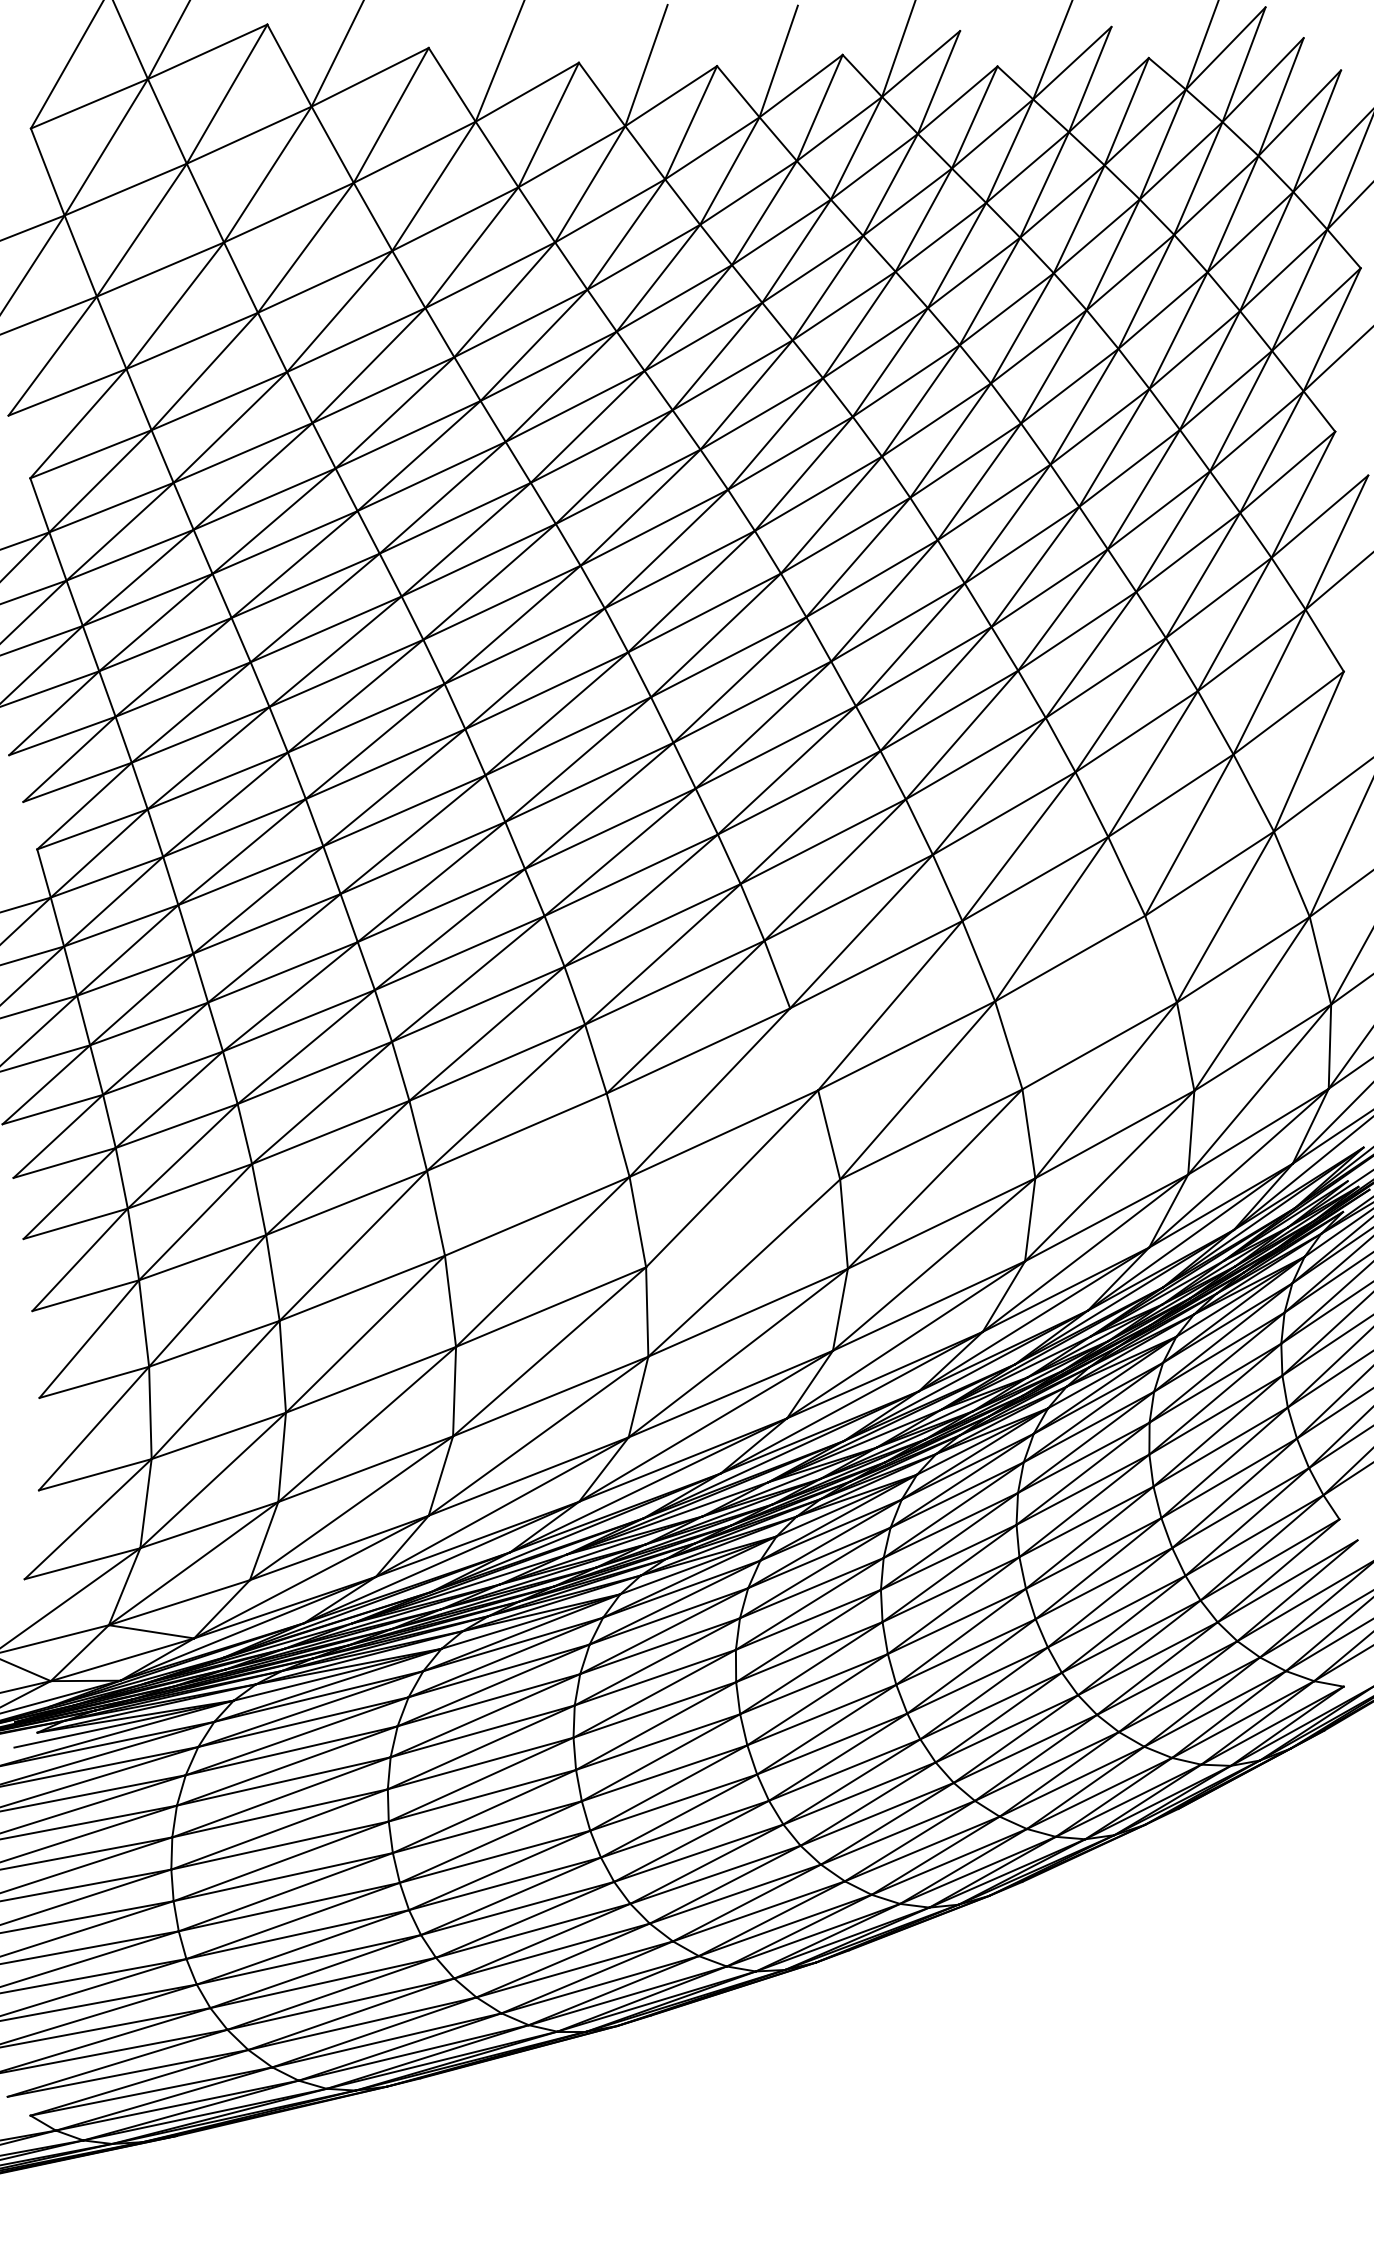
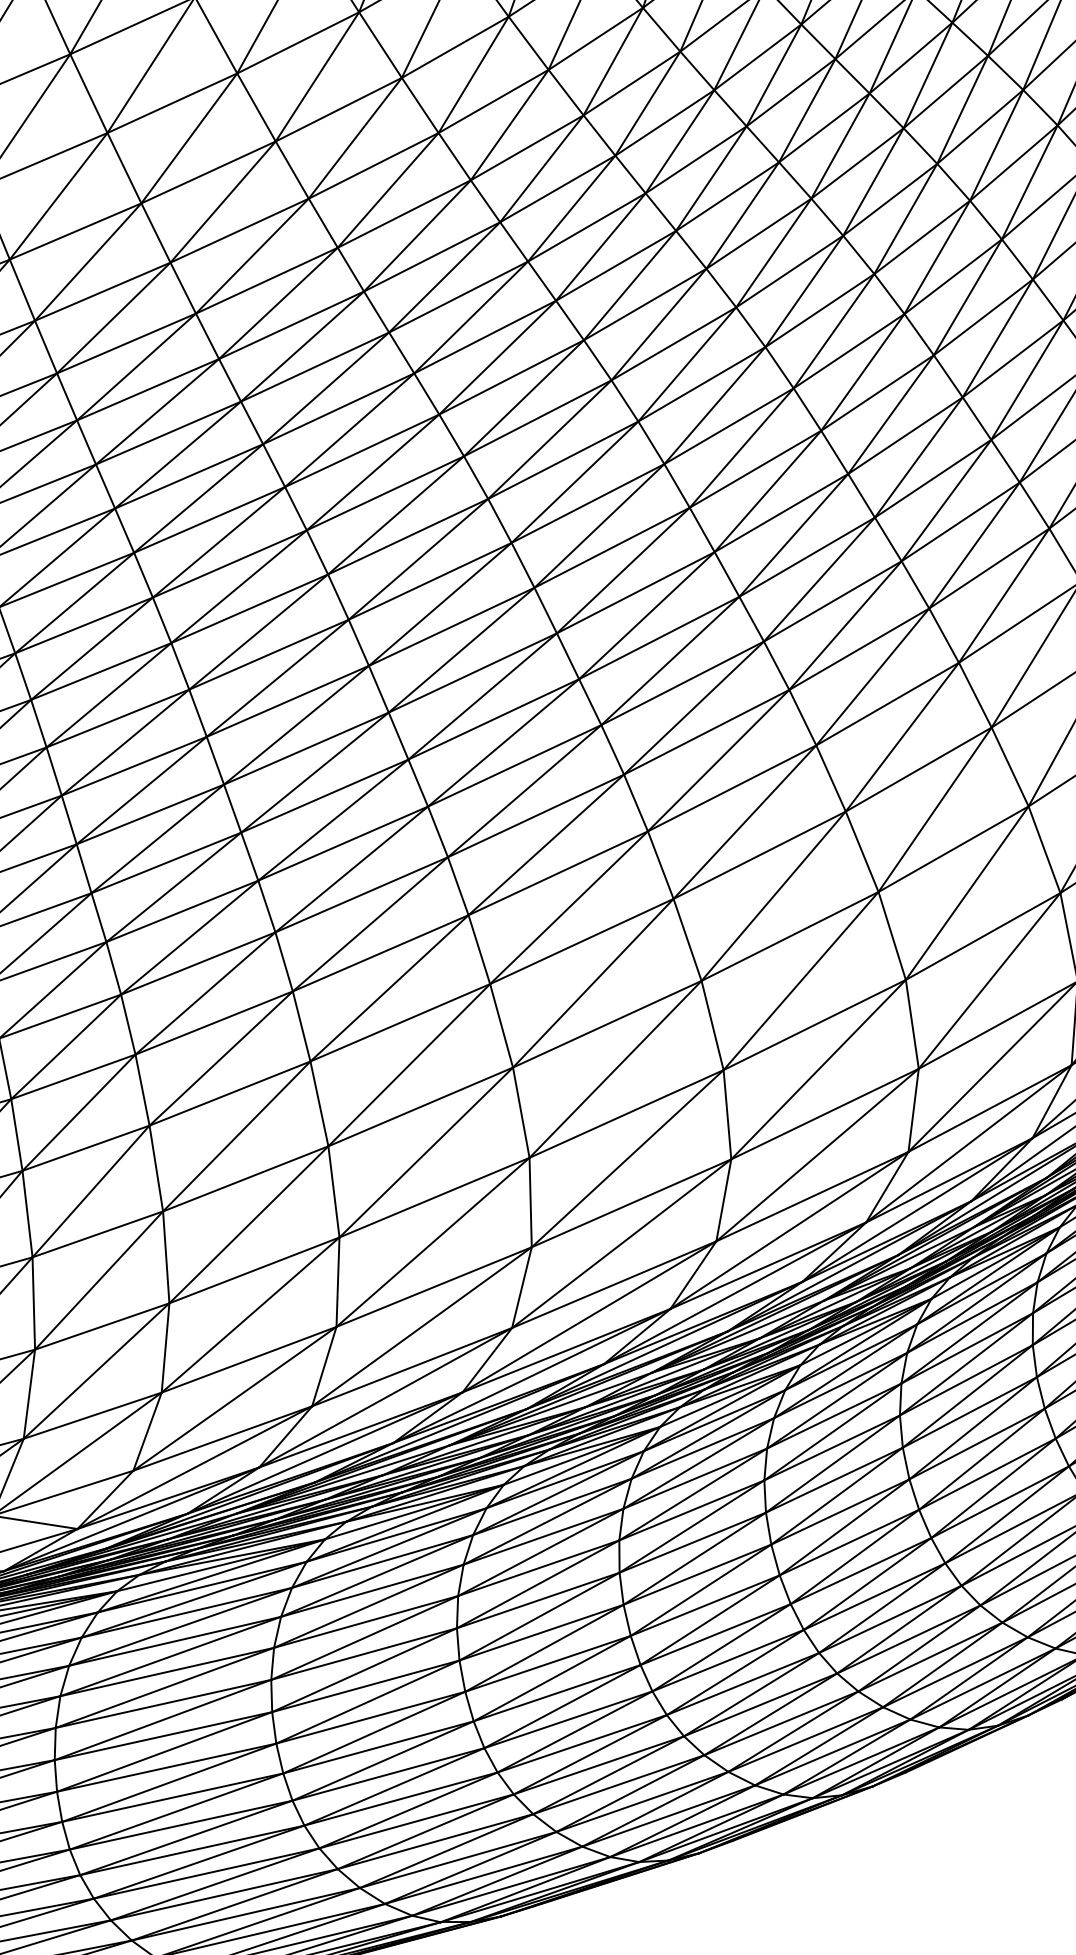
line: (1083, 1002) -> (966, 893), added
line: (804, 1049) -> (687, 940), added
line: (525, 1174) -> (408, 1065), added
line: (743, 1223) -> (626, 1114), added

